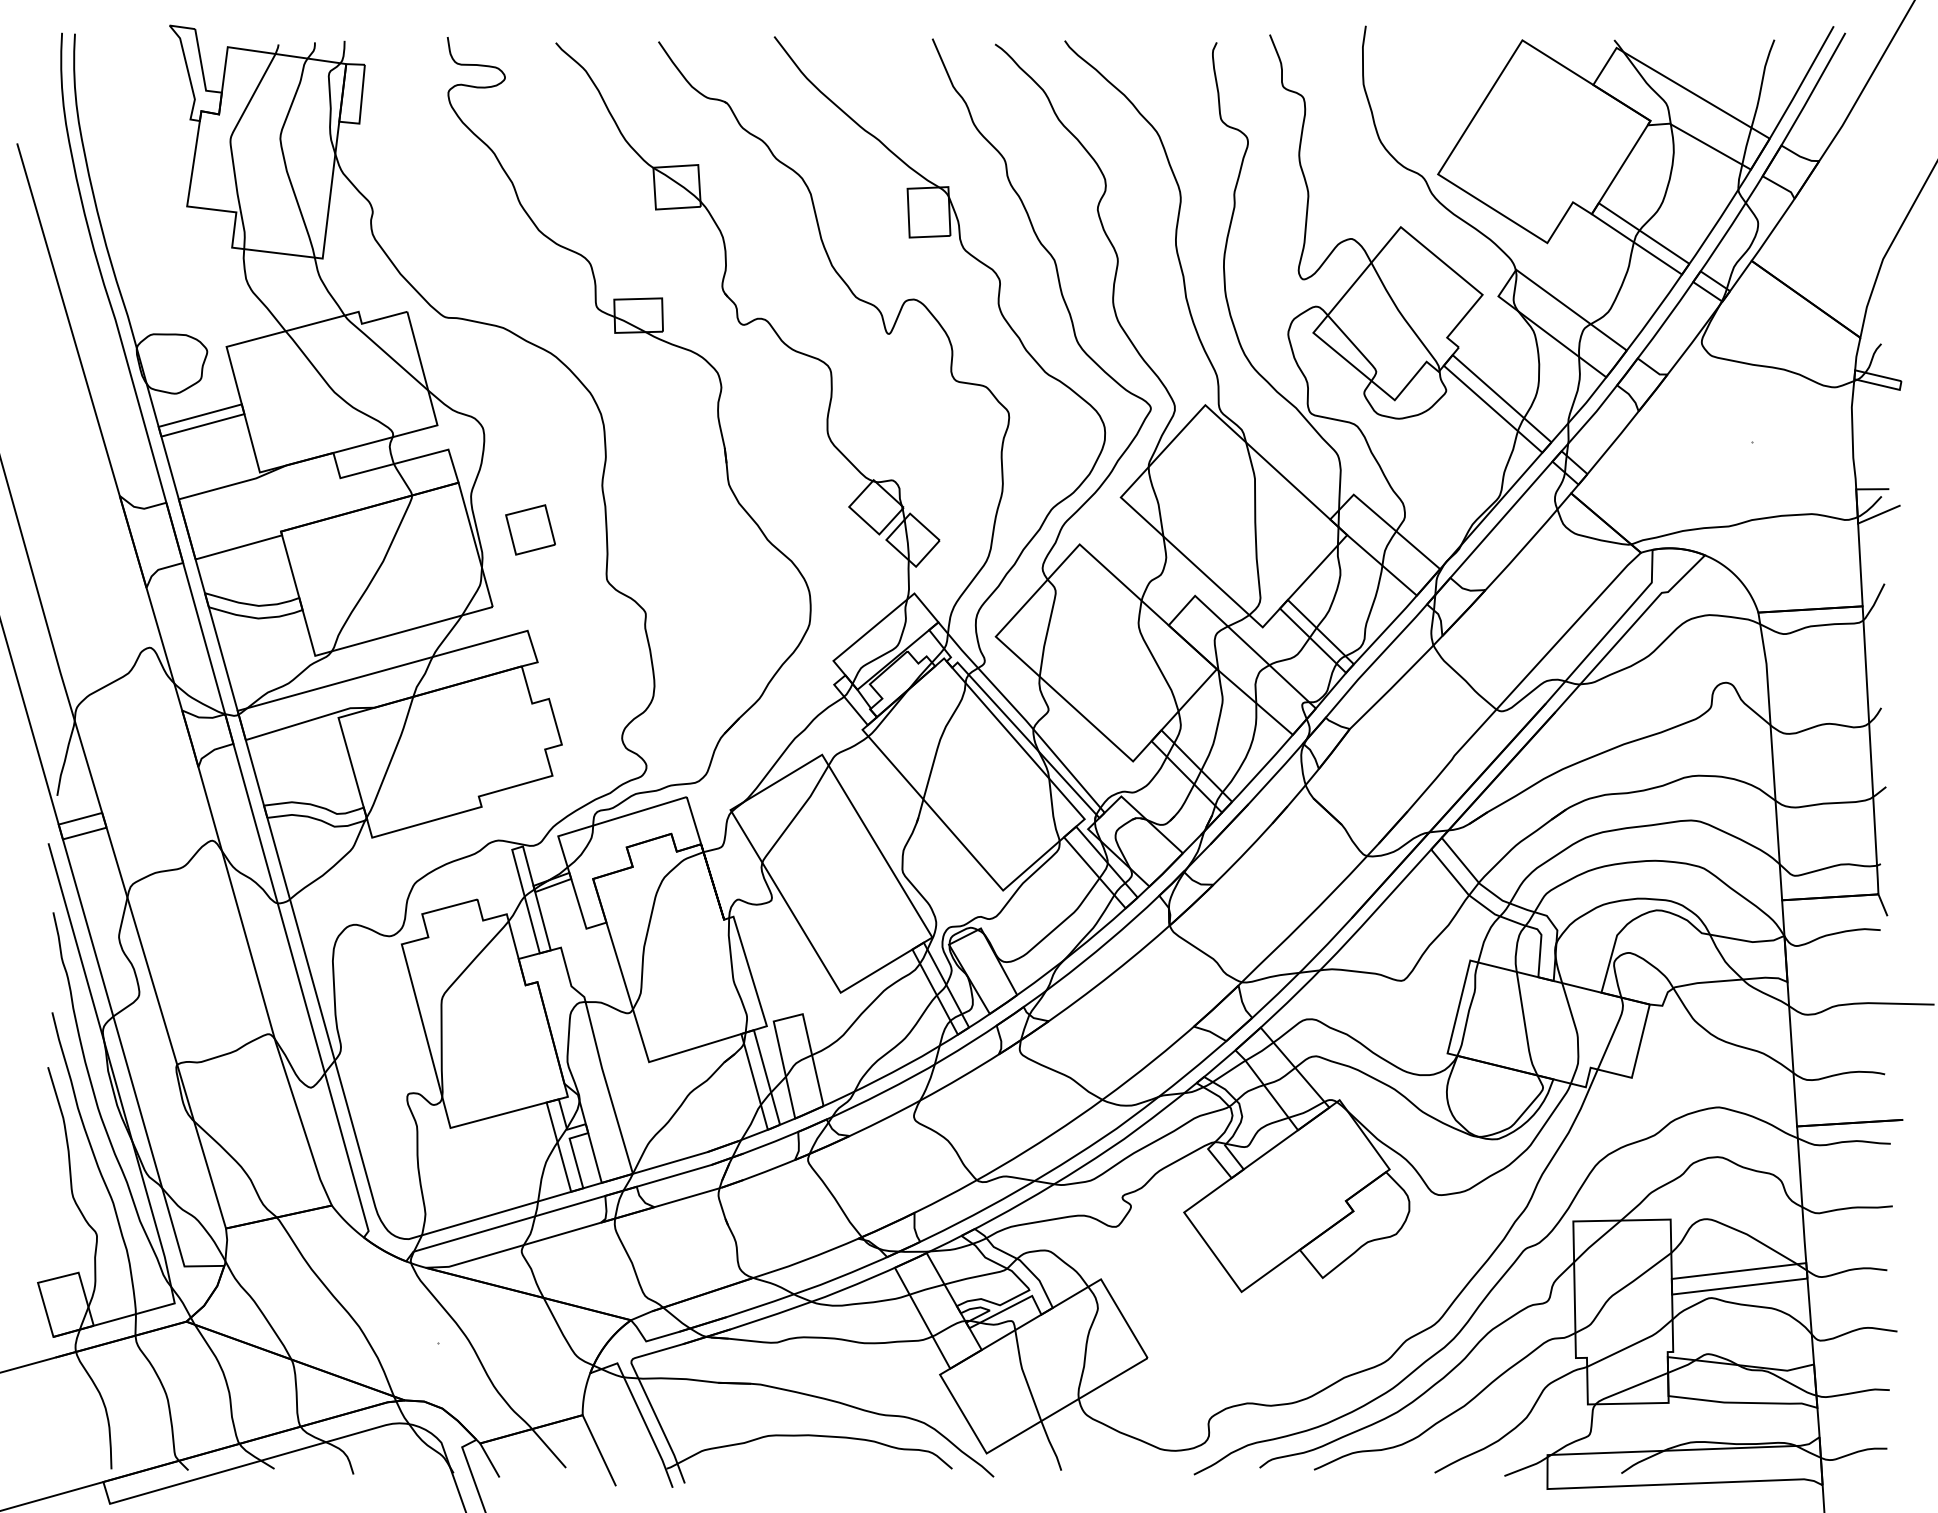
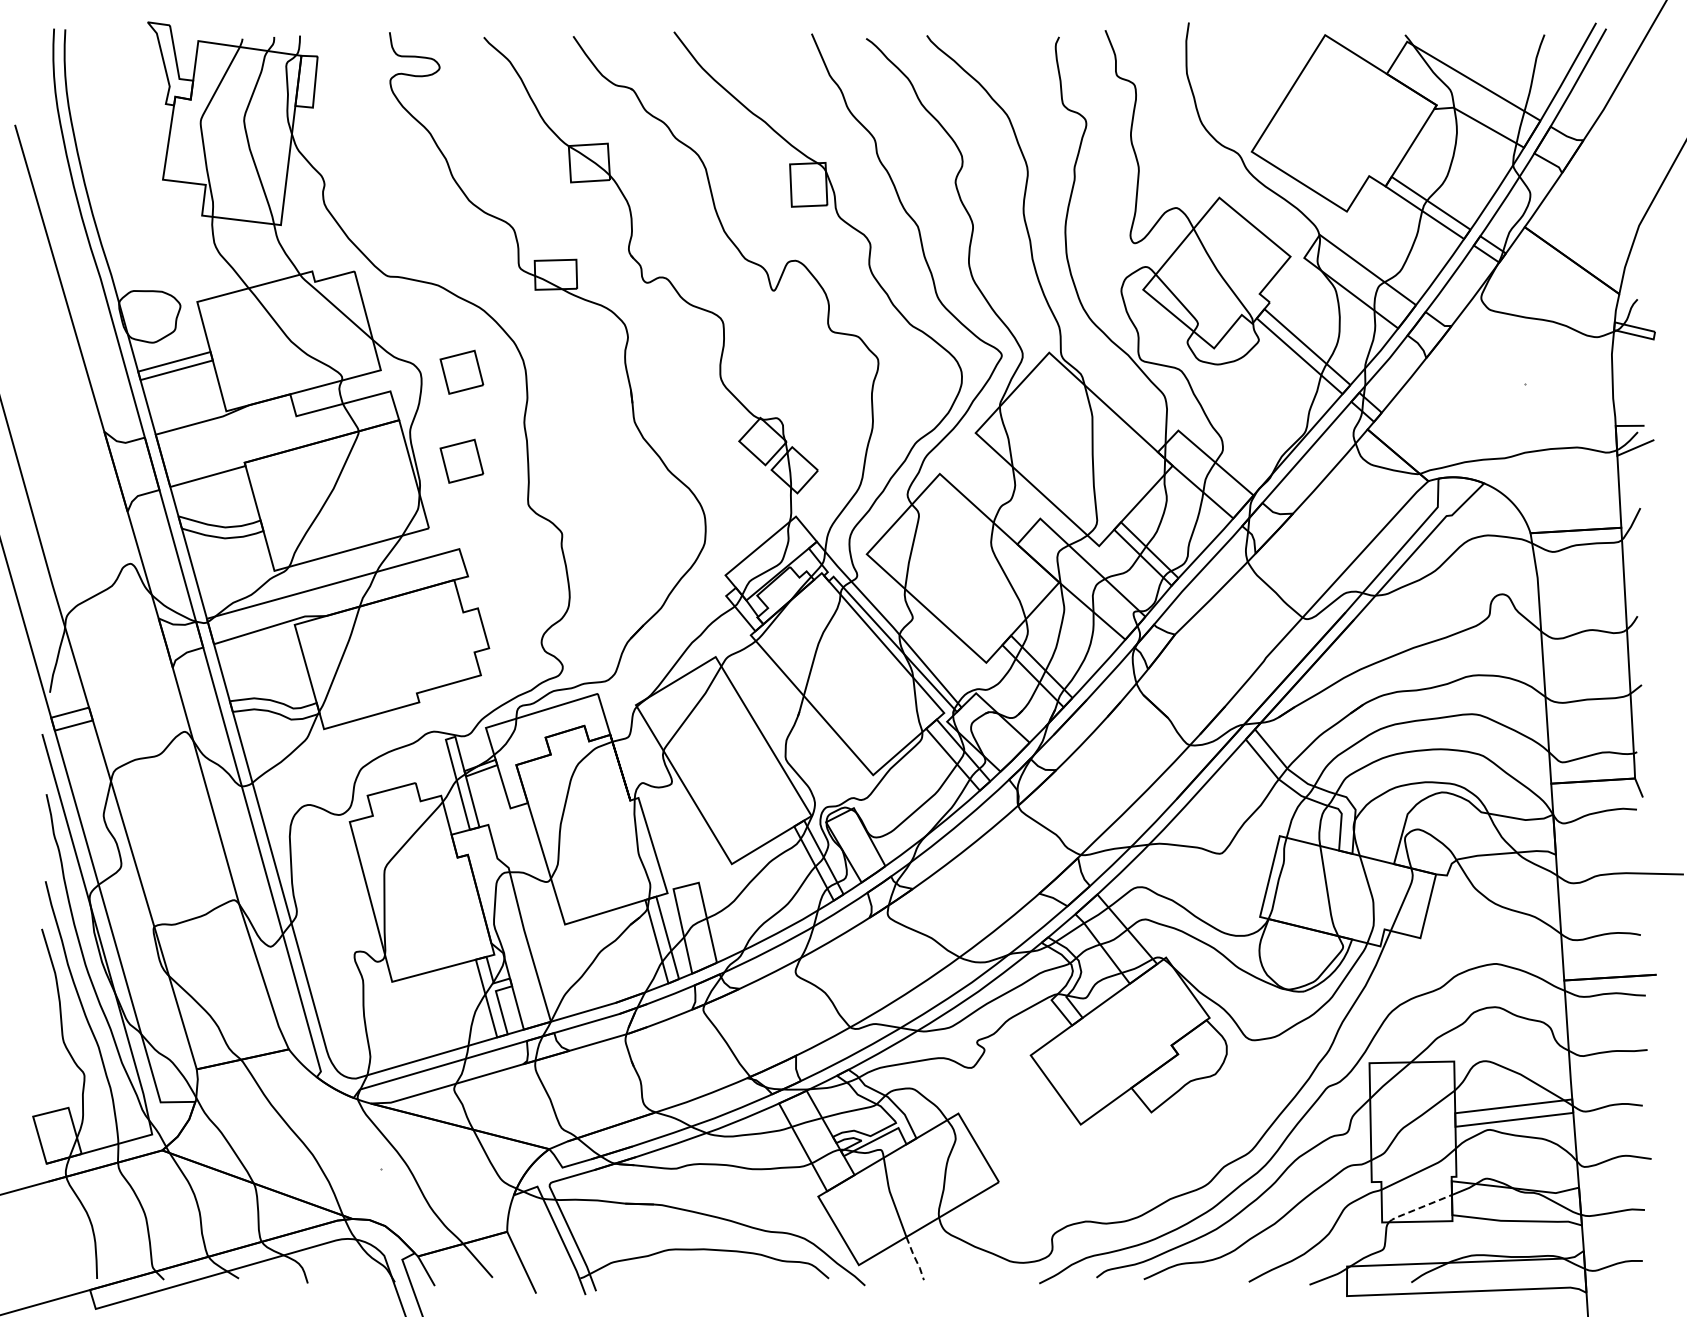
part: (530, 426) -> (461, 371), added
line: (1629, 1388) -> (1418, 1208), solid -> dashed
line: (1051, 1445) -> (915, 1258), solid -> dashed

